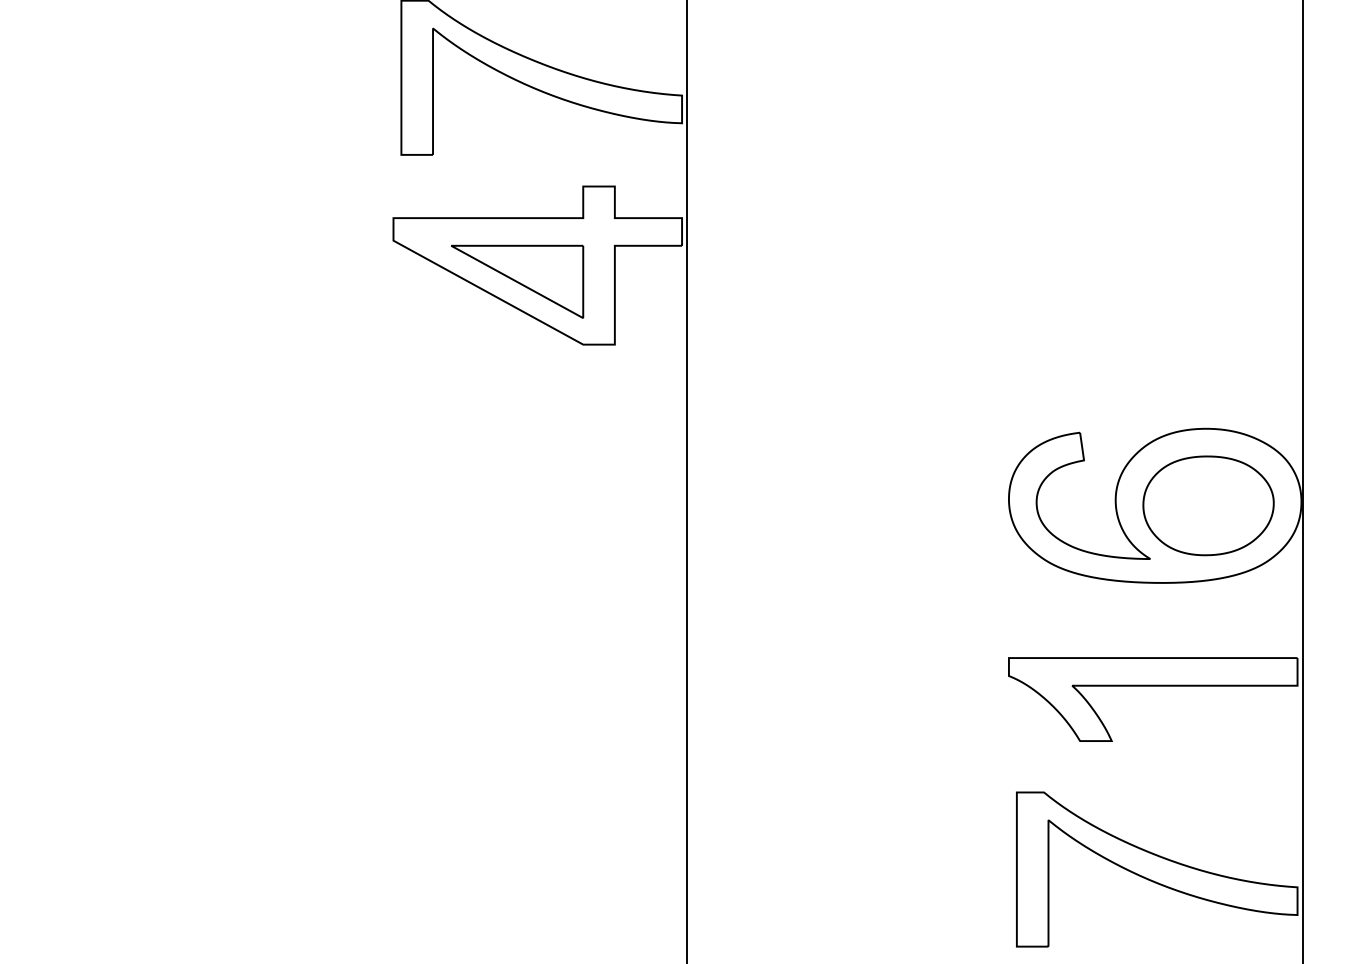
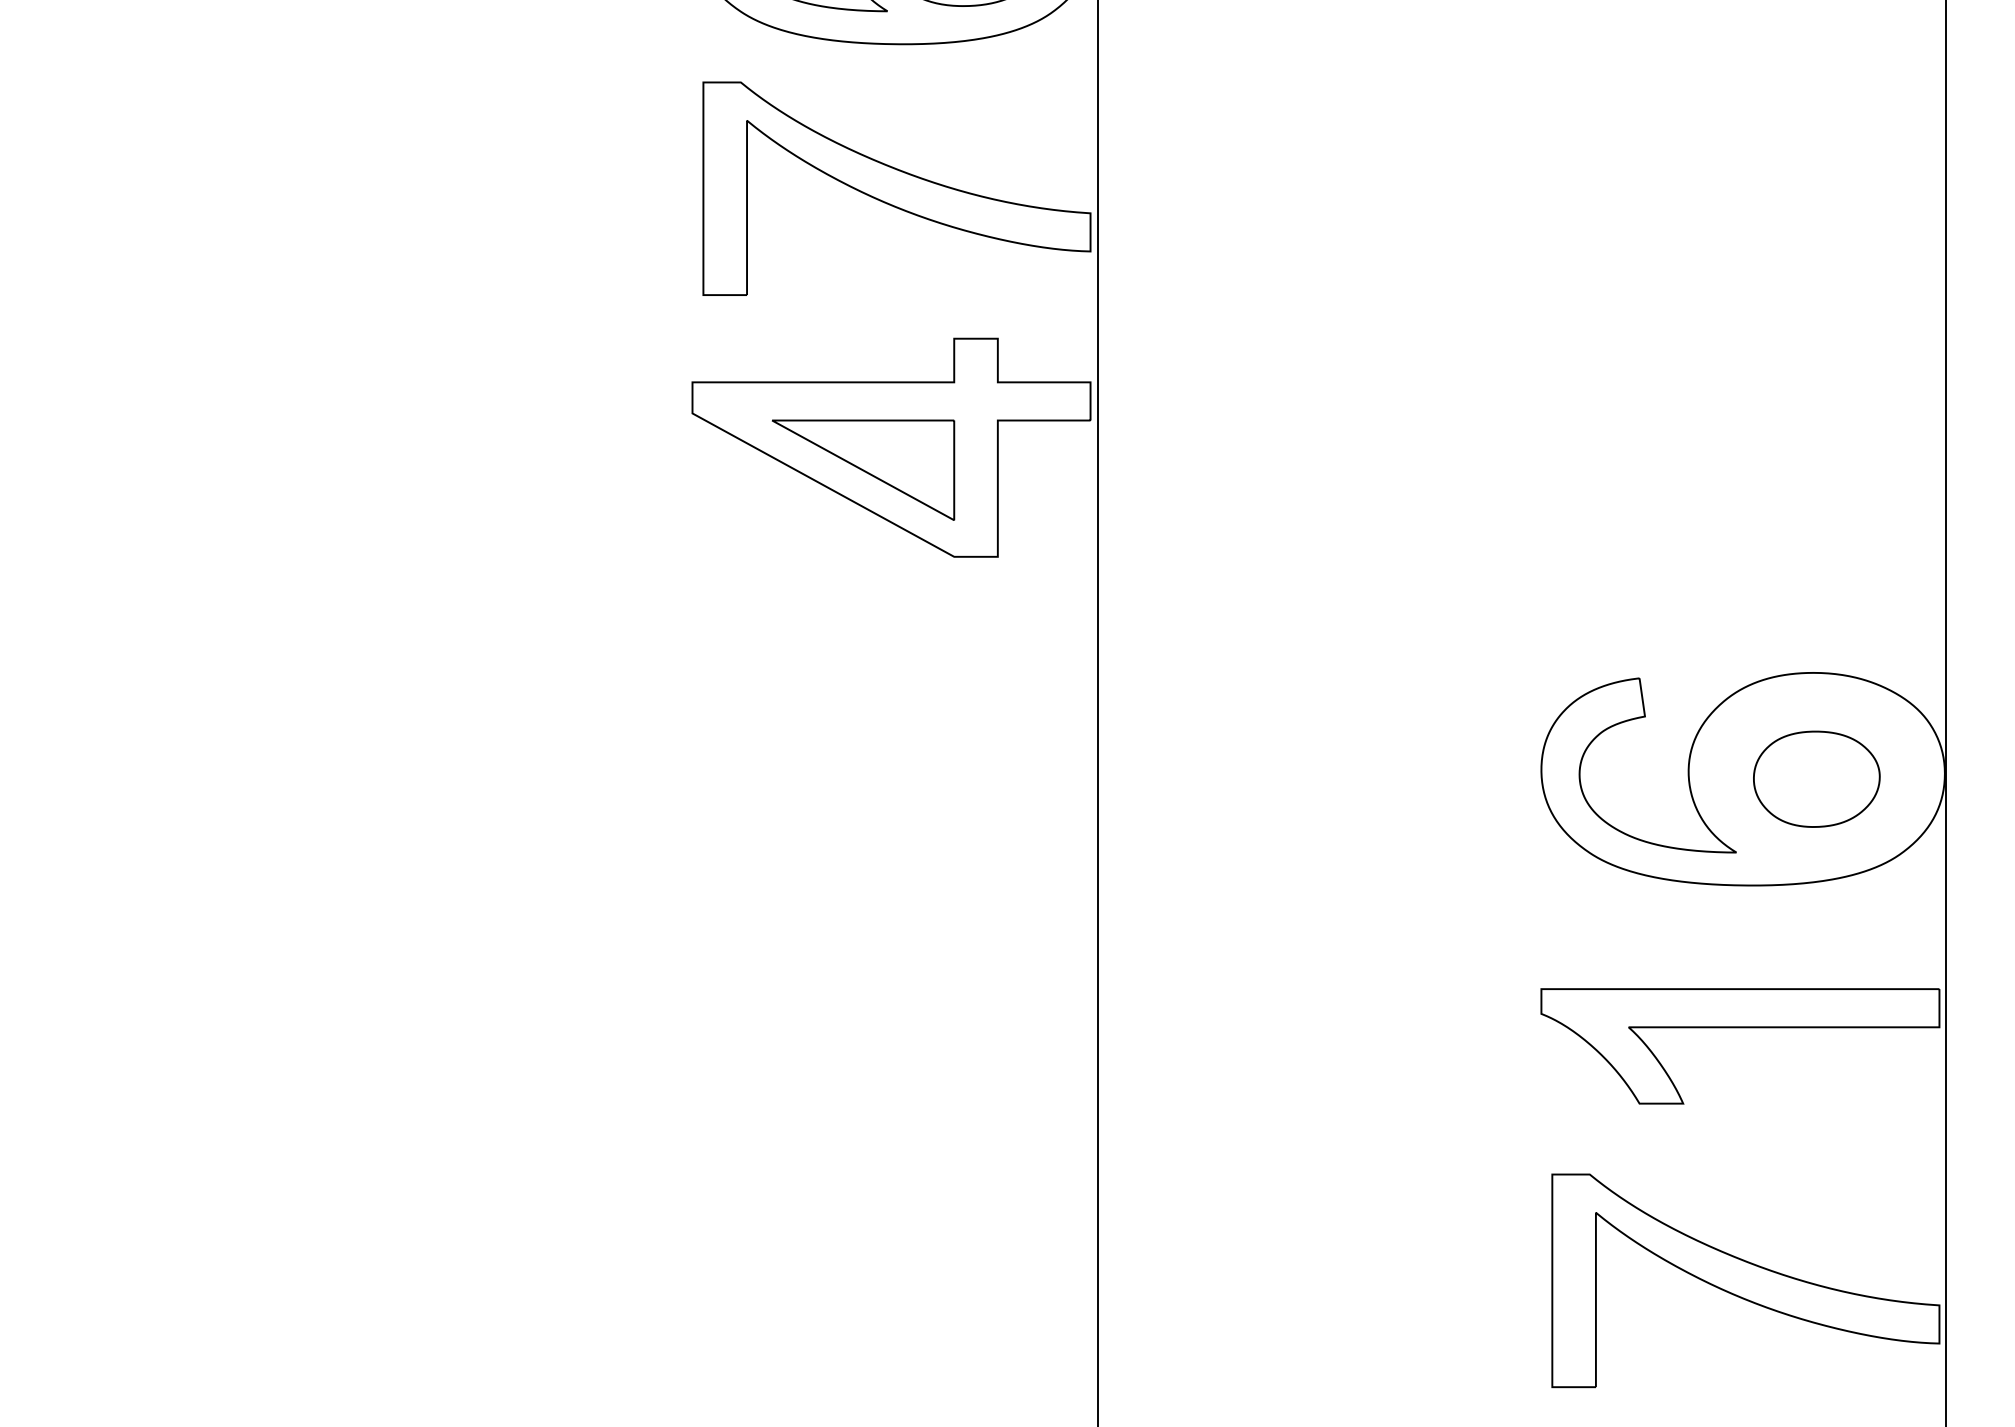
part: (1208, 506) -> (1816, 779), size x0.7

